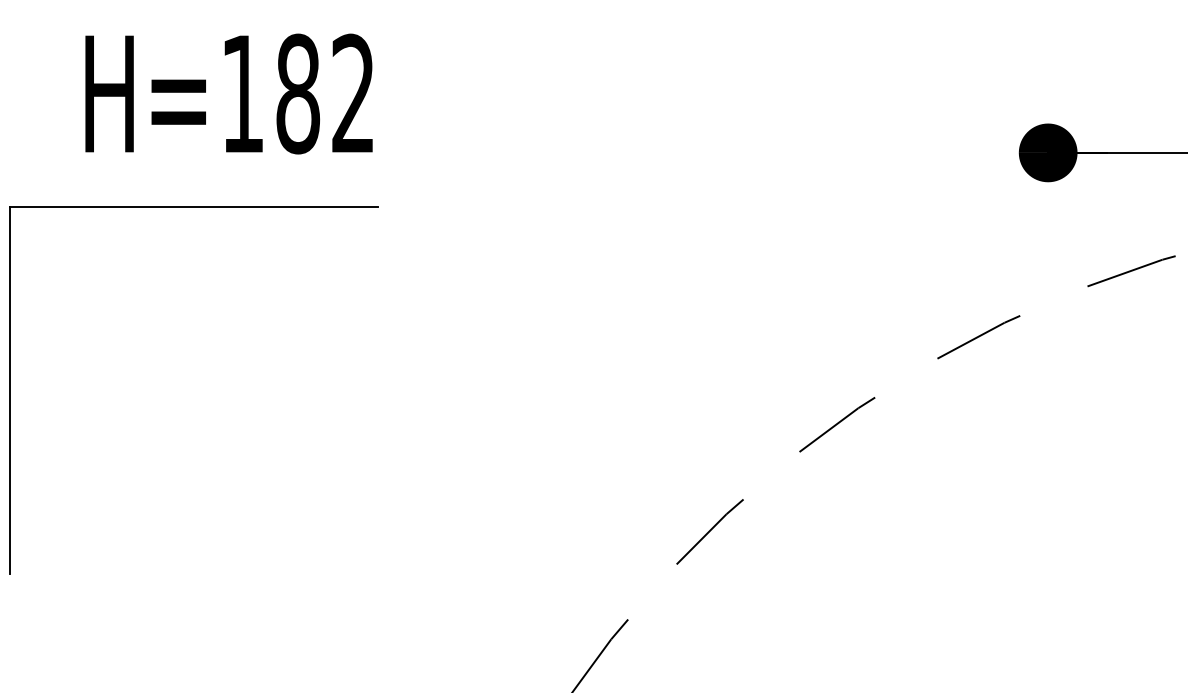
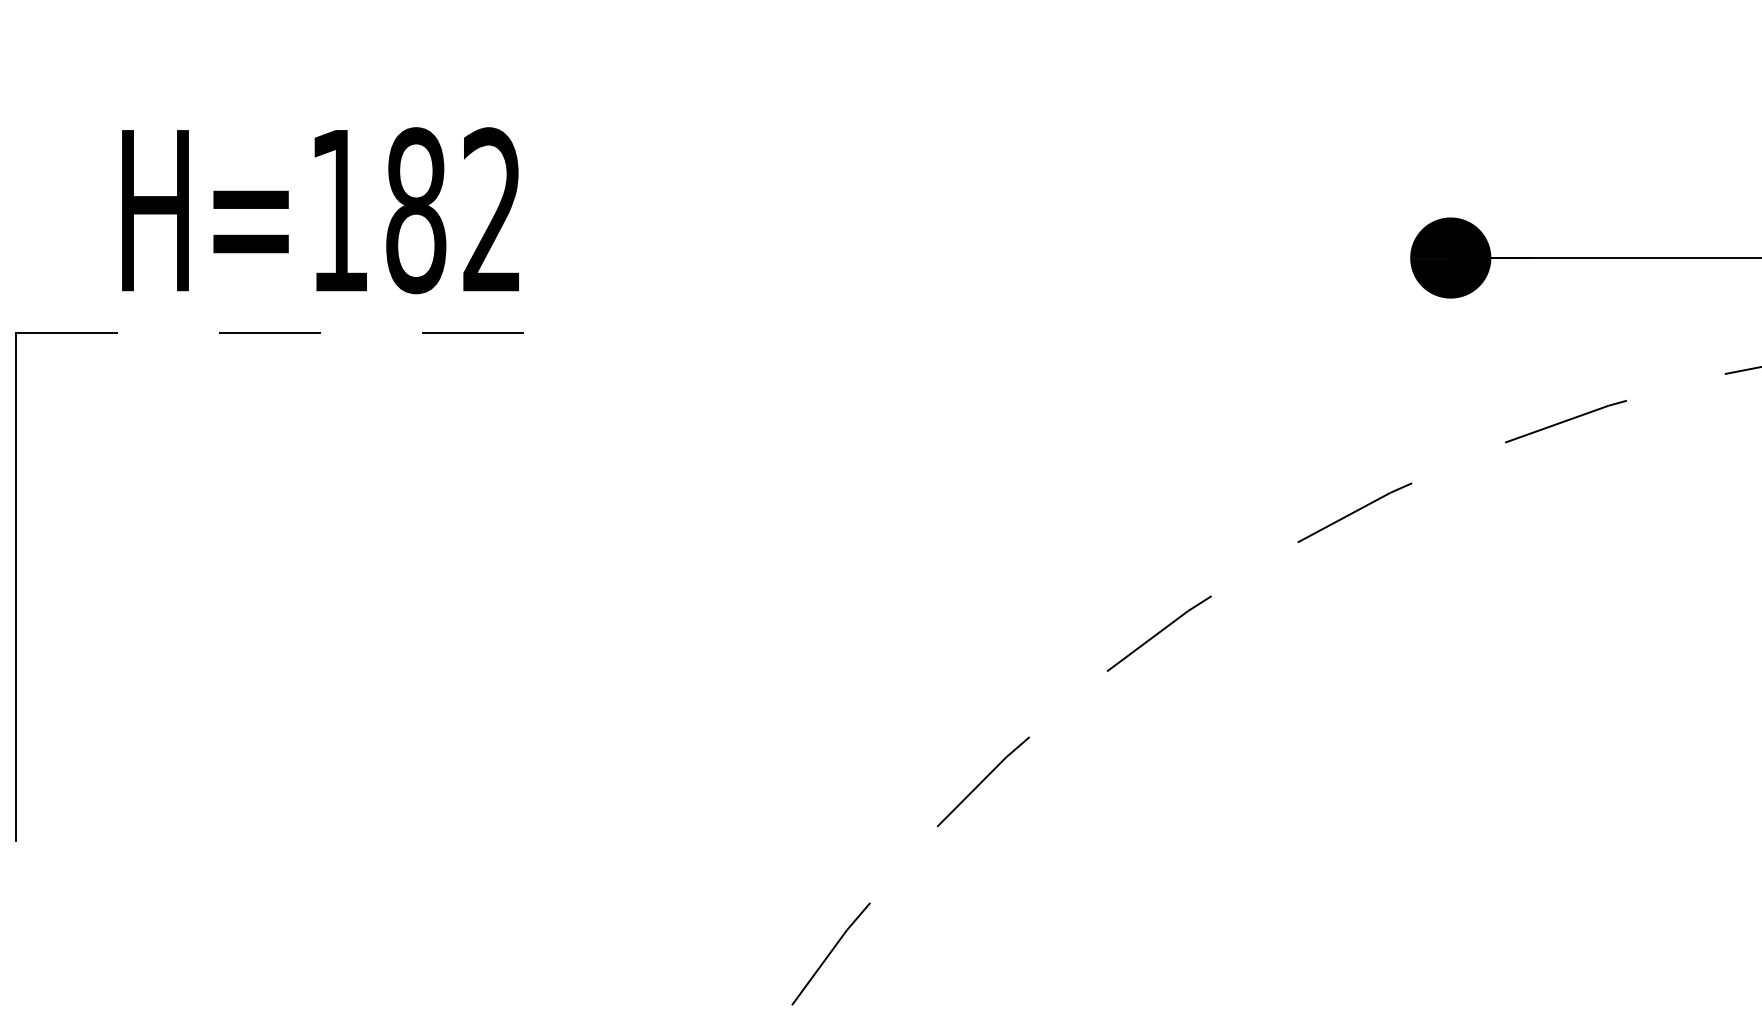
text: (229, 93) -> (320, 210), moved
line: (194, 207) -> (270, 333), solid -> dashed

